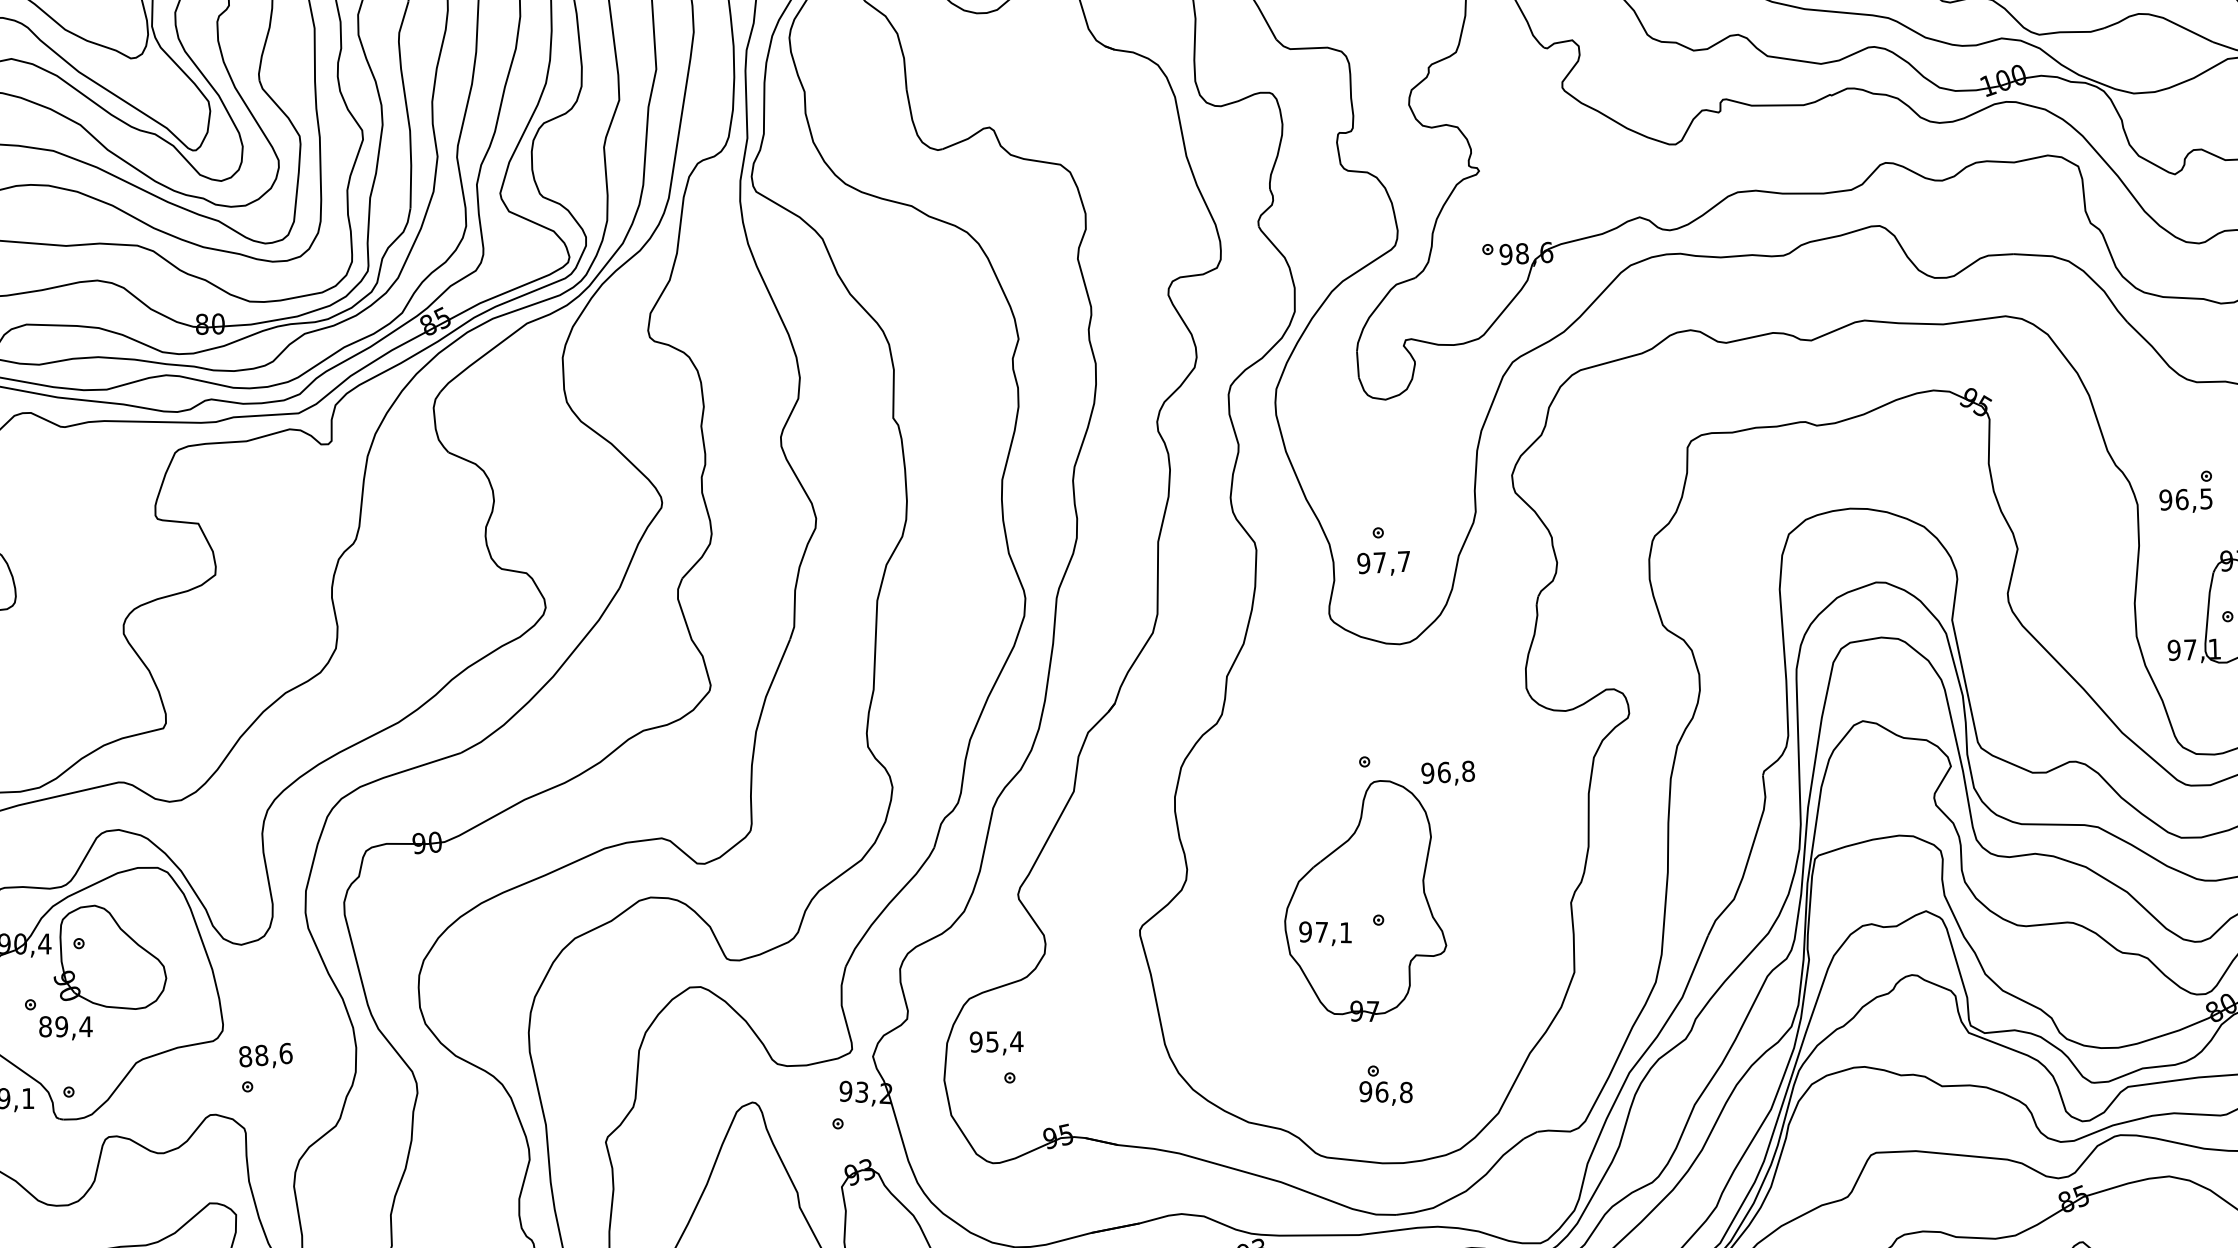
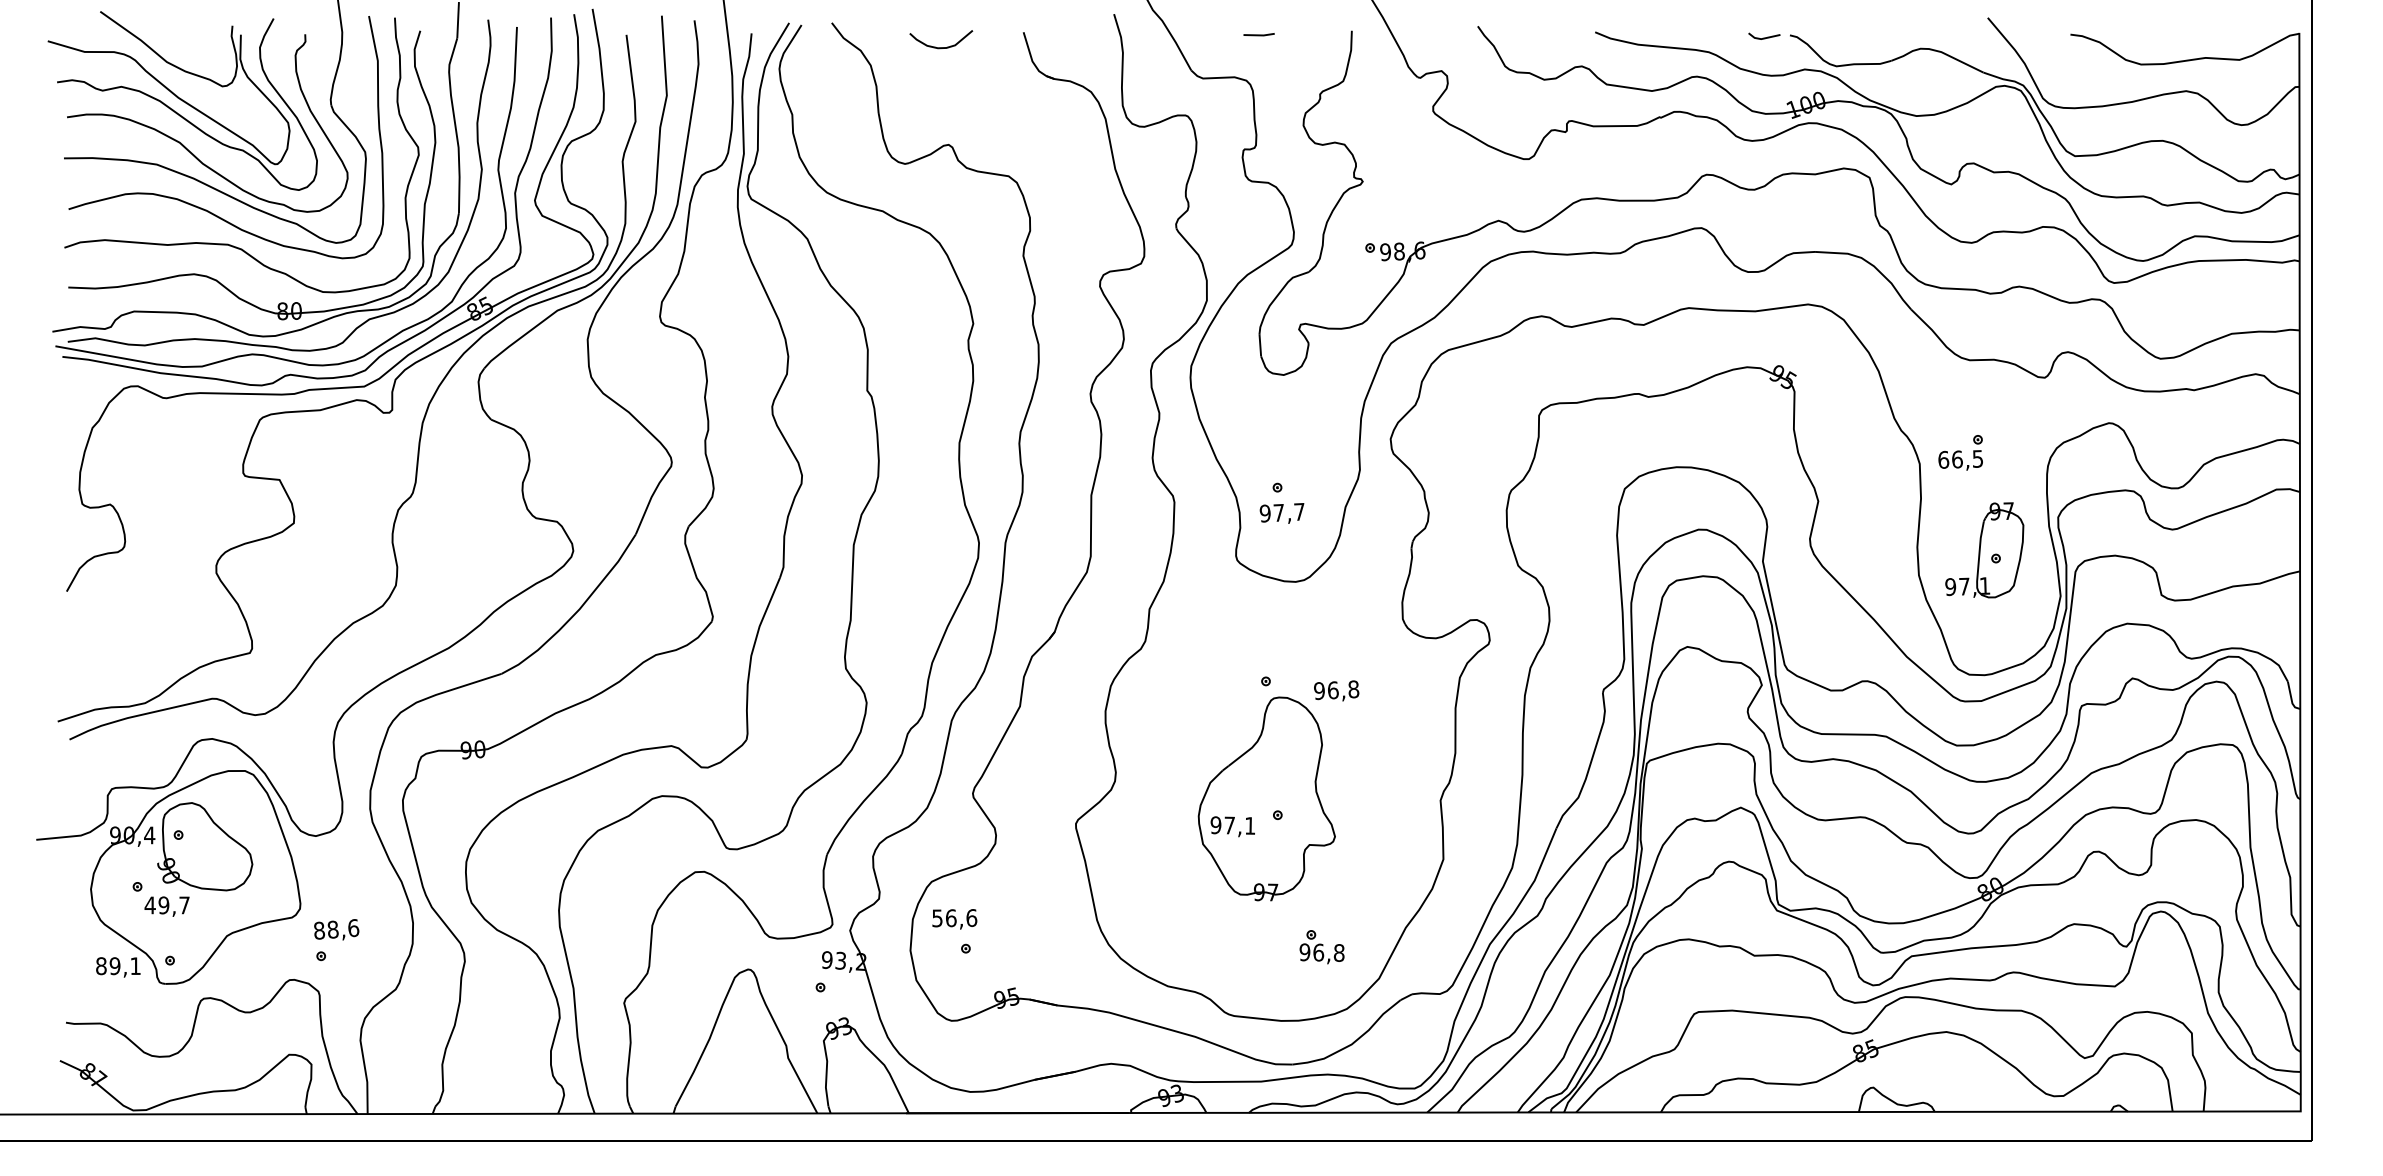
text: (2165, 499) -> (1943, 459), 96,5 -> 66,5
text: (65, 1026) -> (167, 905), 89,4 -> 49,7
text: (996, 1042) -> (954, 918), 95,4 -> 56,6
part: (1385, 1085) -> (1321, 947), moved

